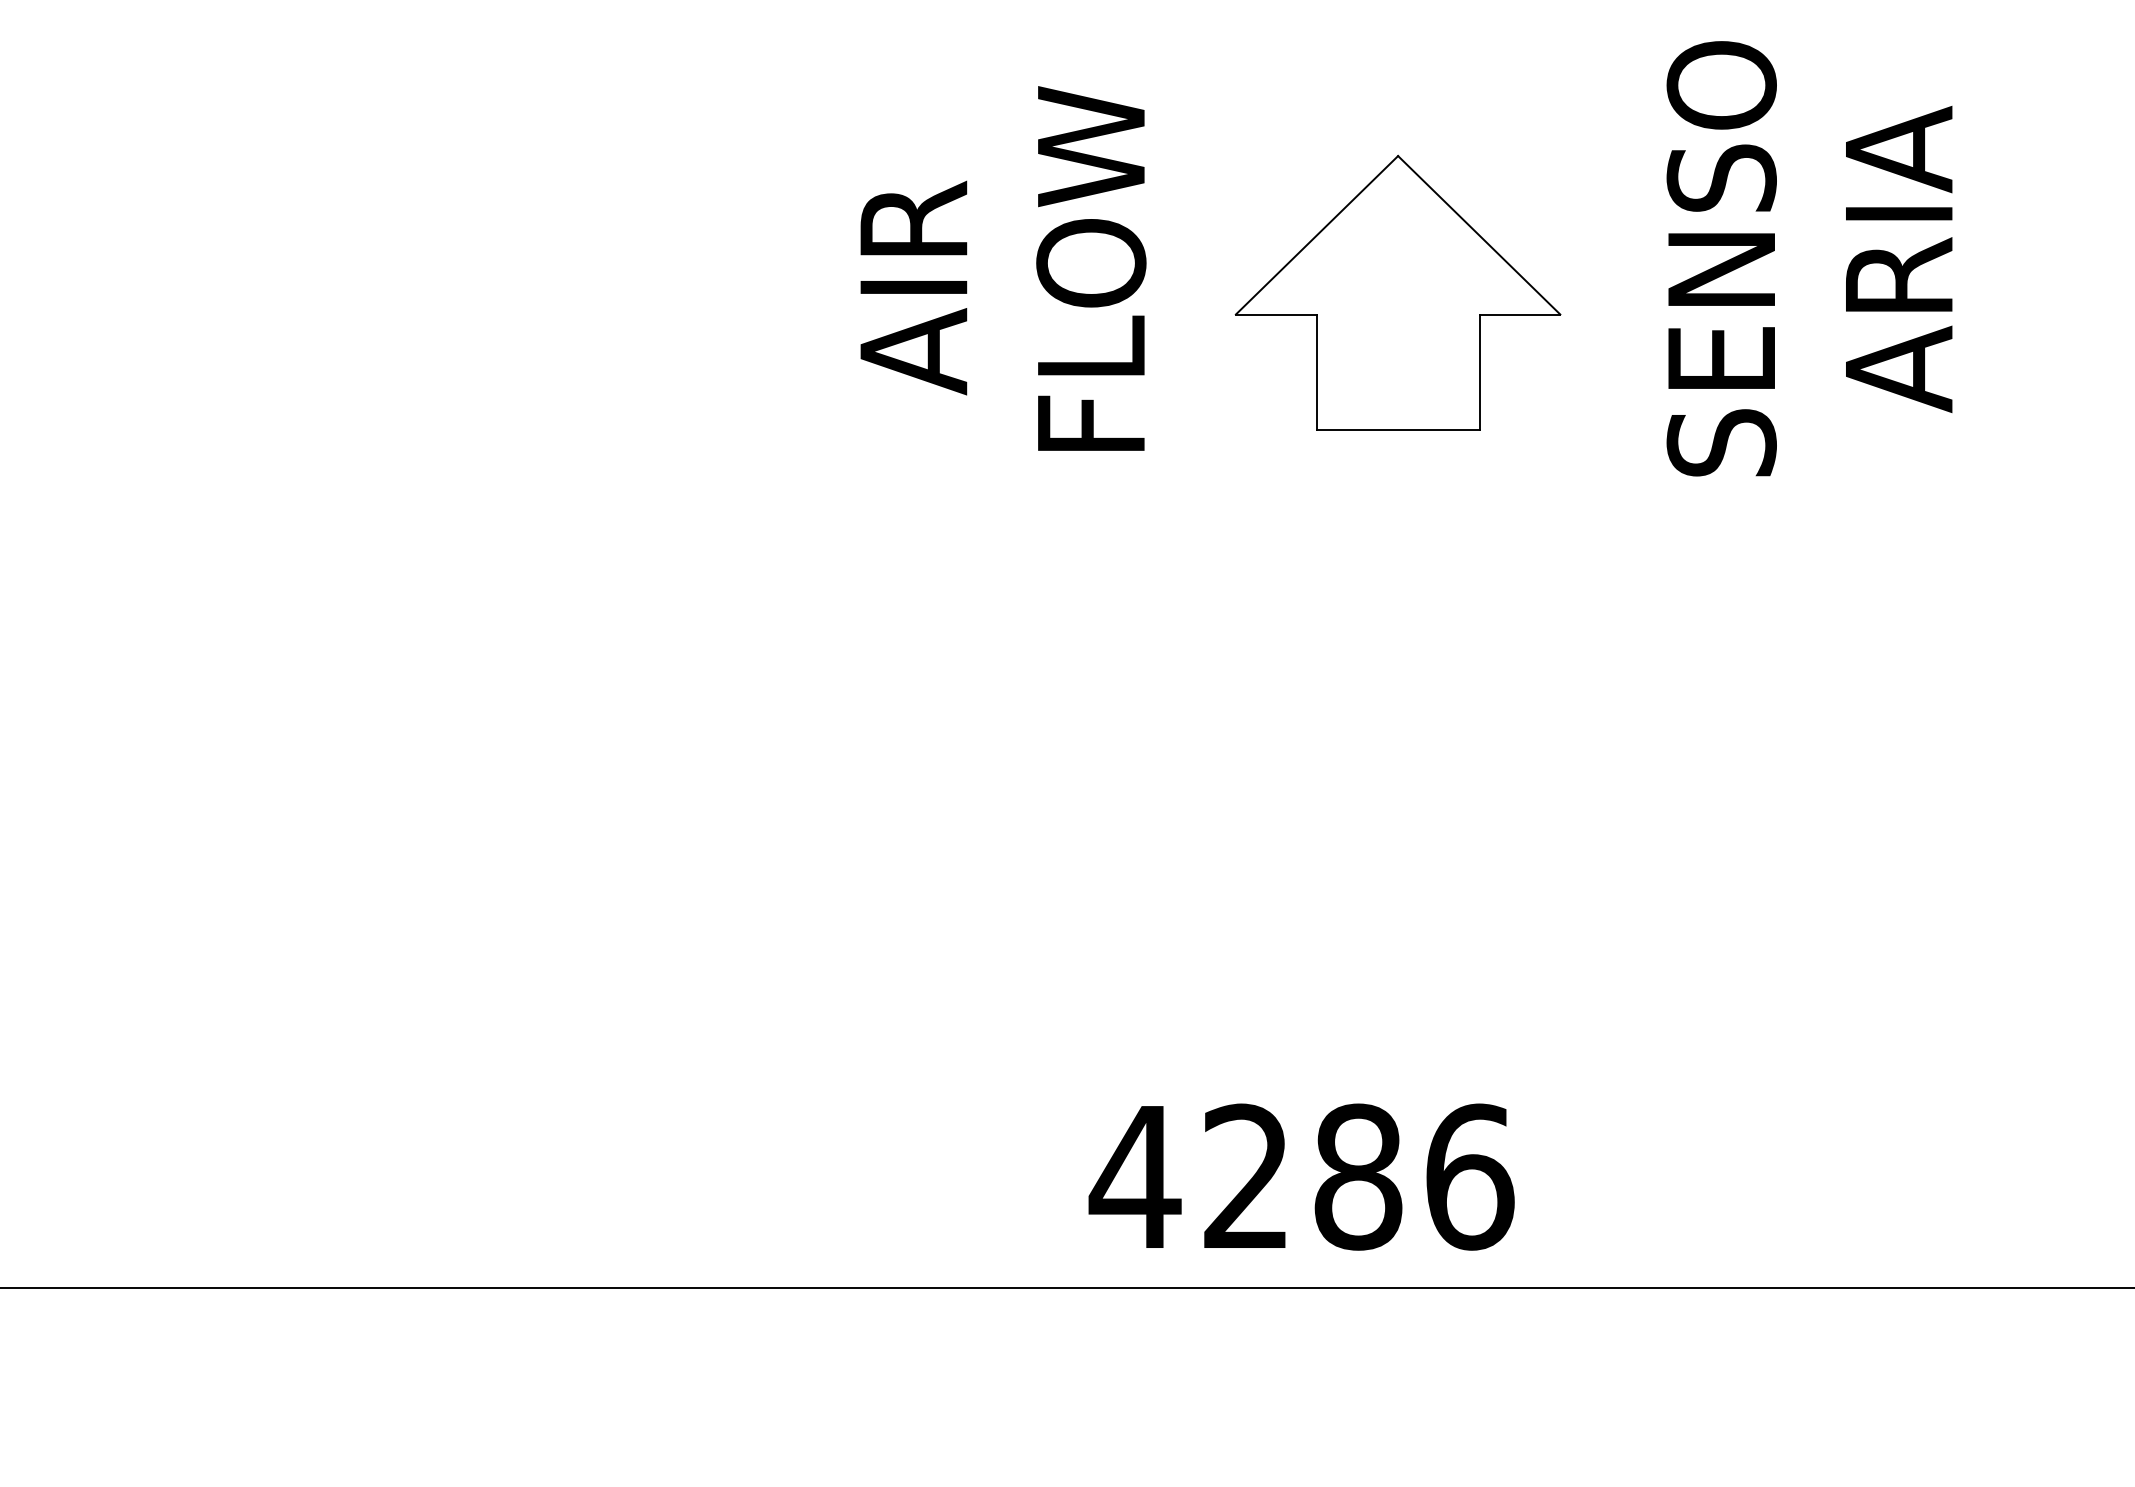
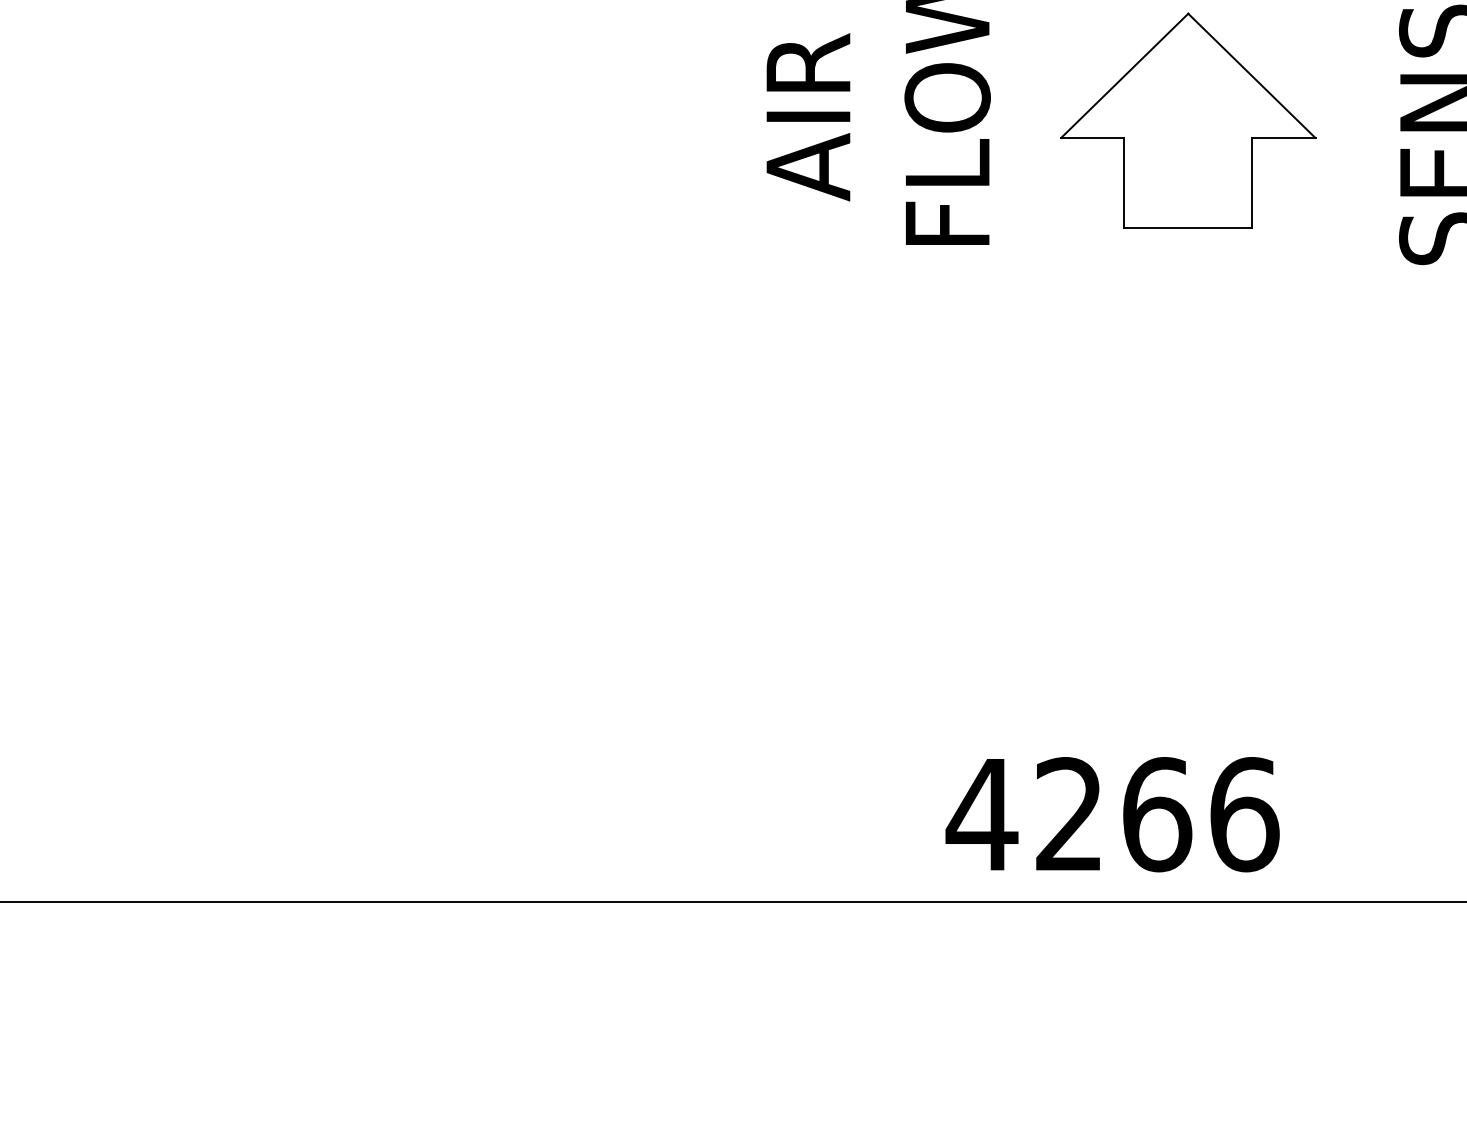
text: (1358, 1176) -> (1157, 814), 4286 -> 4266

